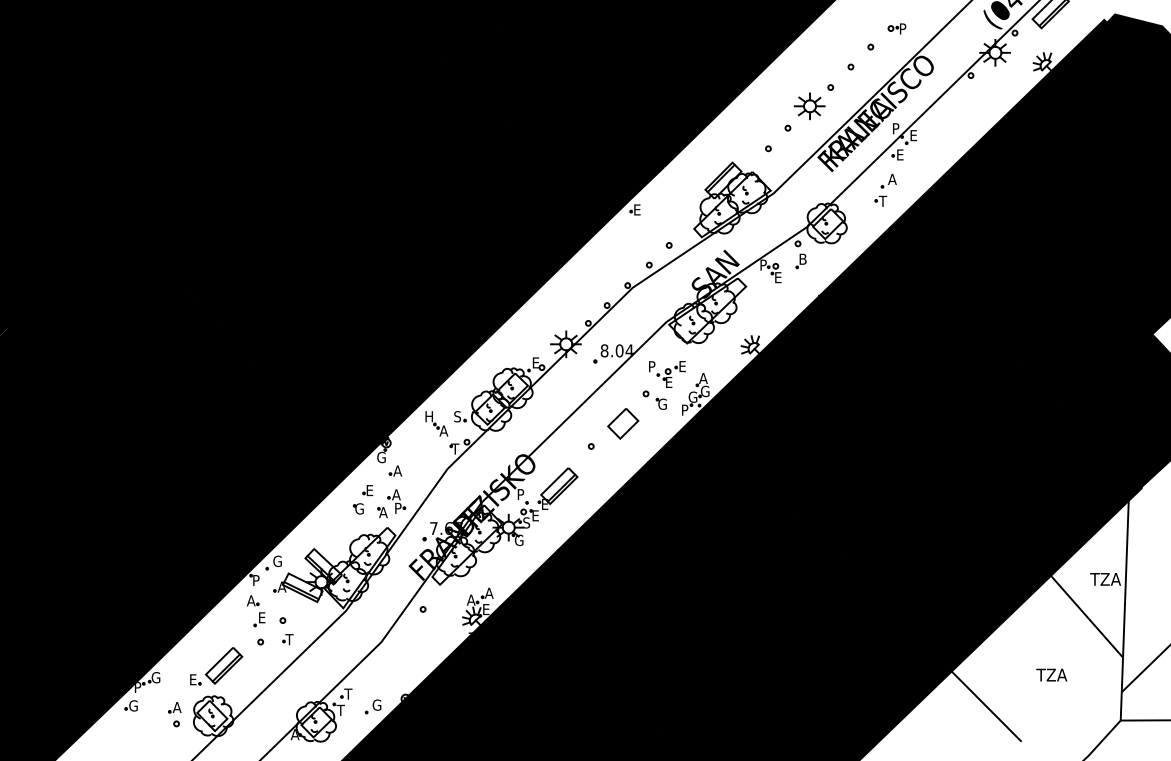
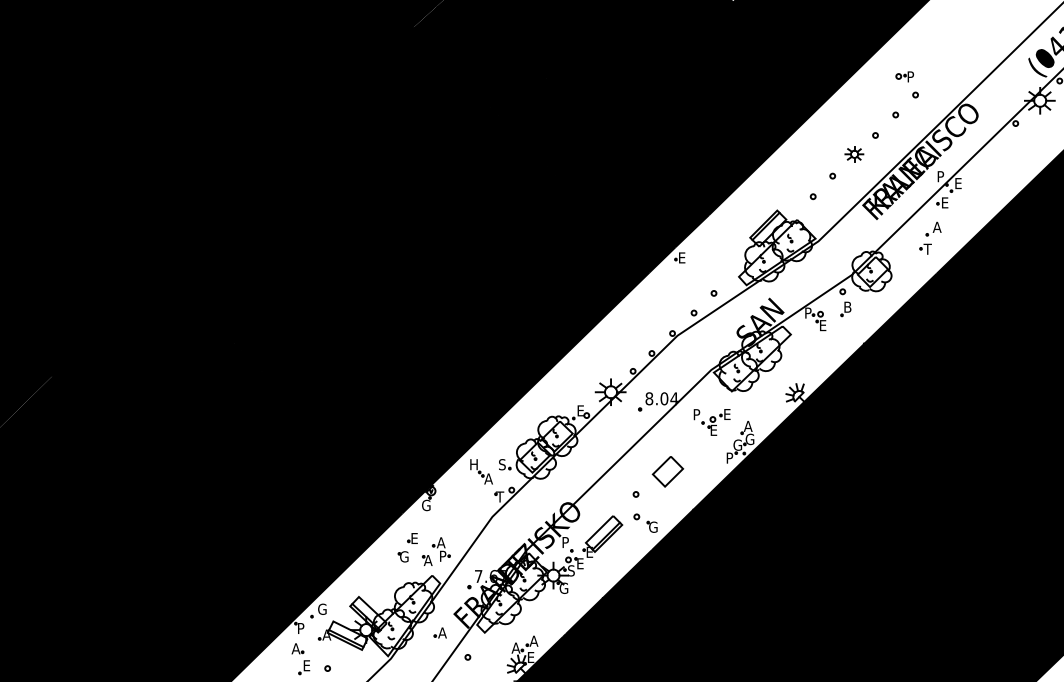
part: (896, 28) -> (904, 76), moved
part: (809, 106) -> (854, 154), size x0.6
part: (654, 399) -> (645, 522), moved
part: (395, 470) -> (440, 632), moved

